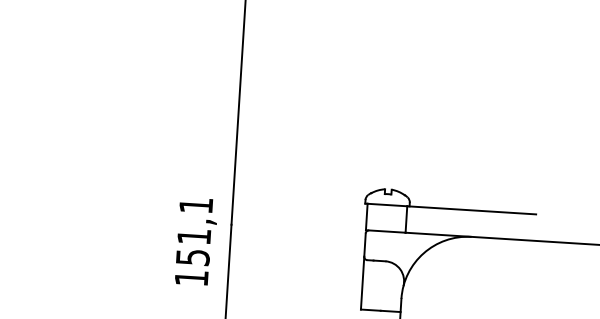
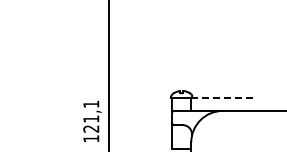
line: (470, 210) -> (221, 98), solid -> dashed
text: (193, 256) -> (91, 128), 151,1 -> 121,1

